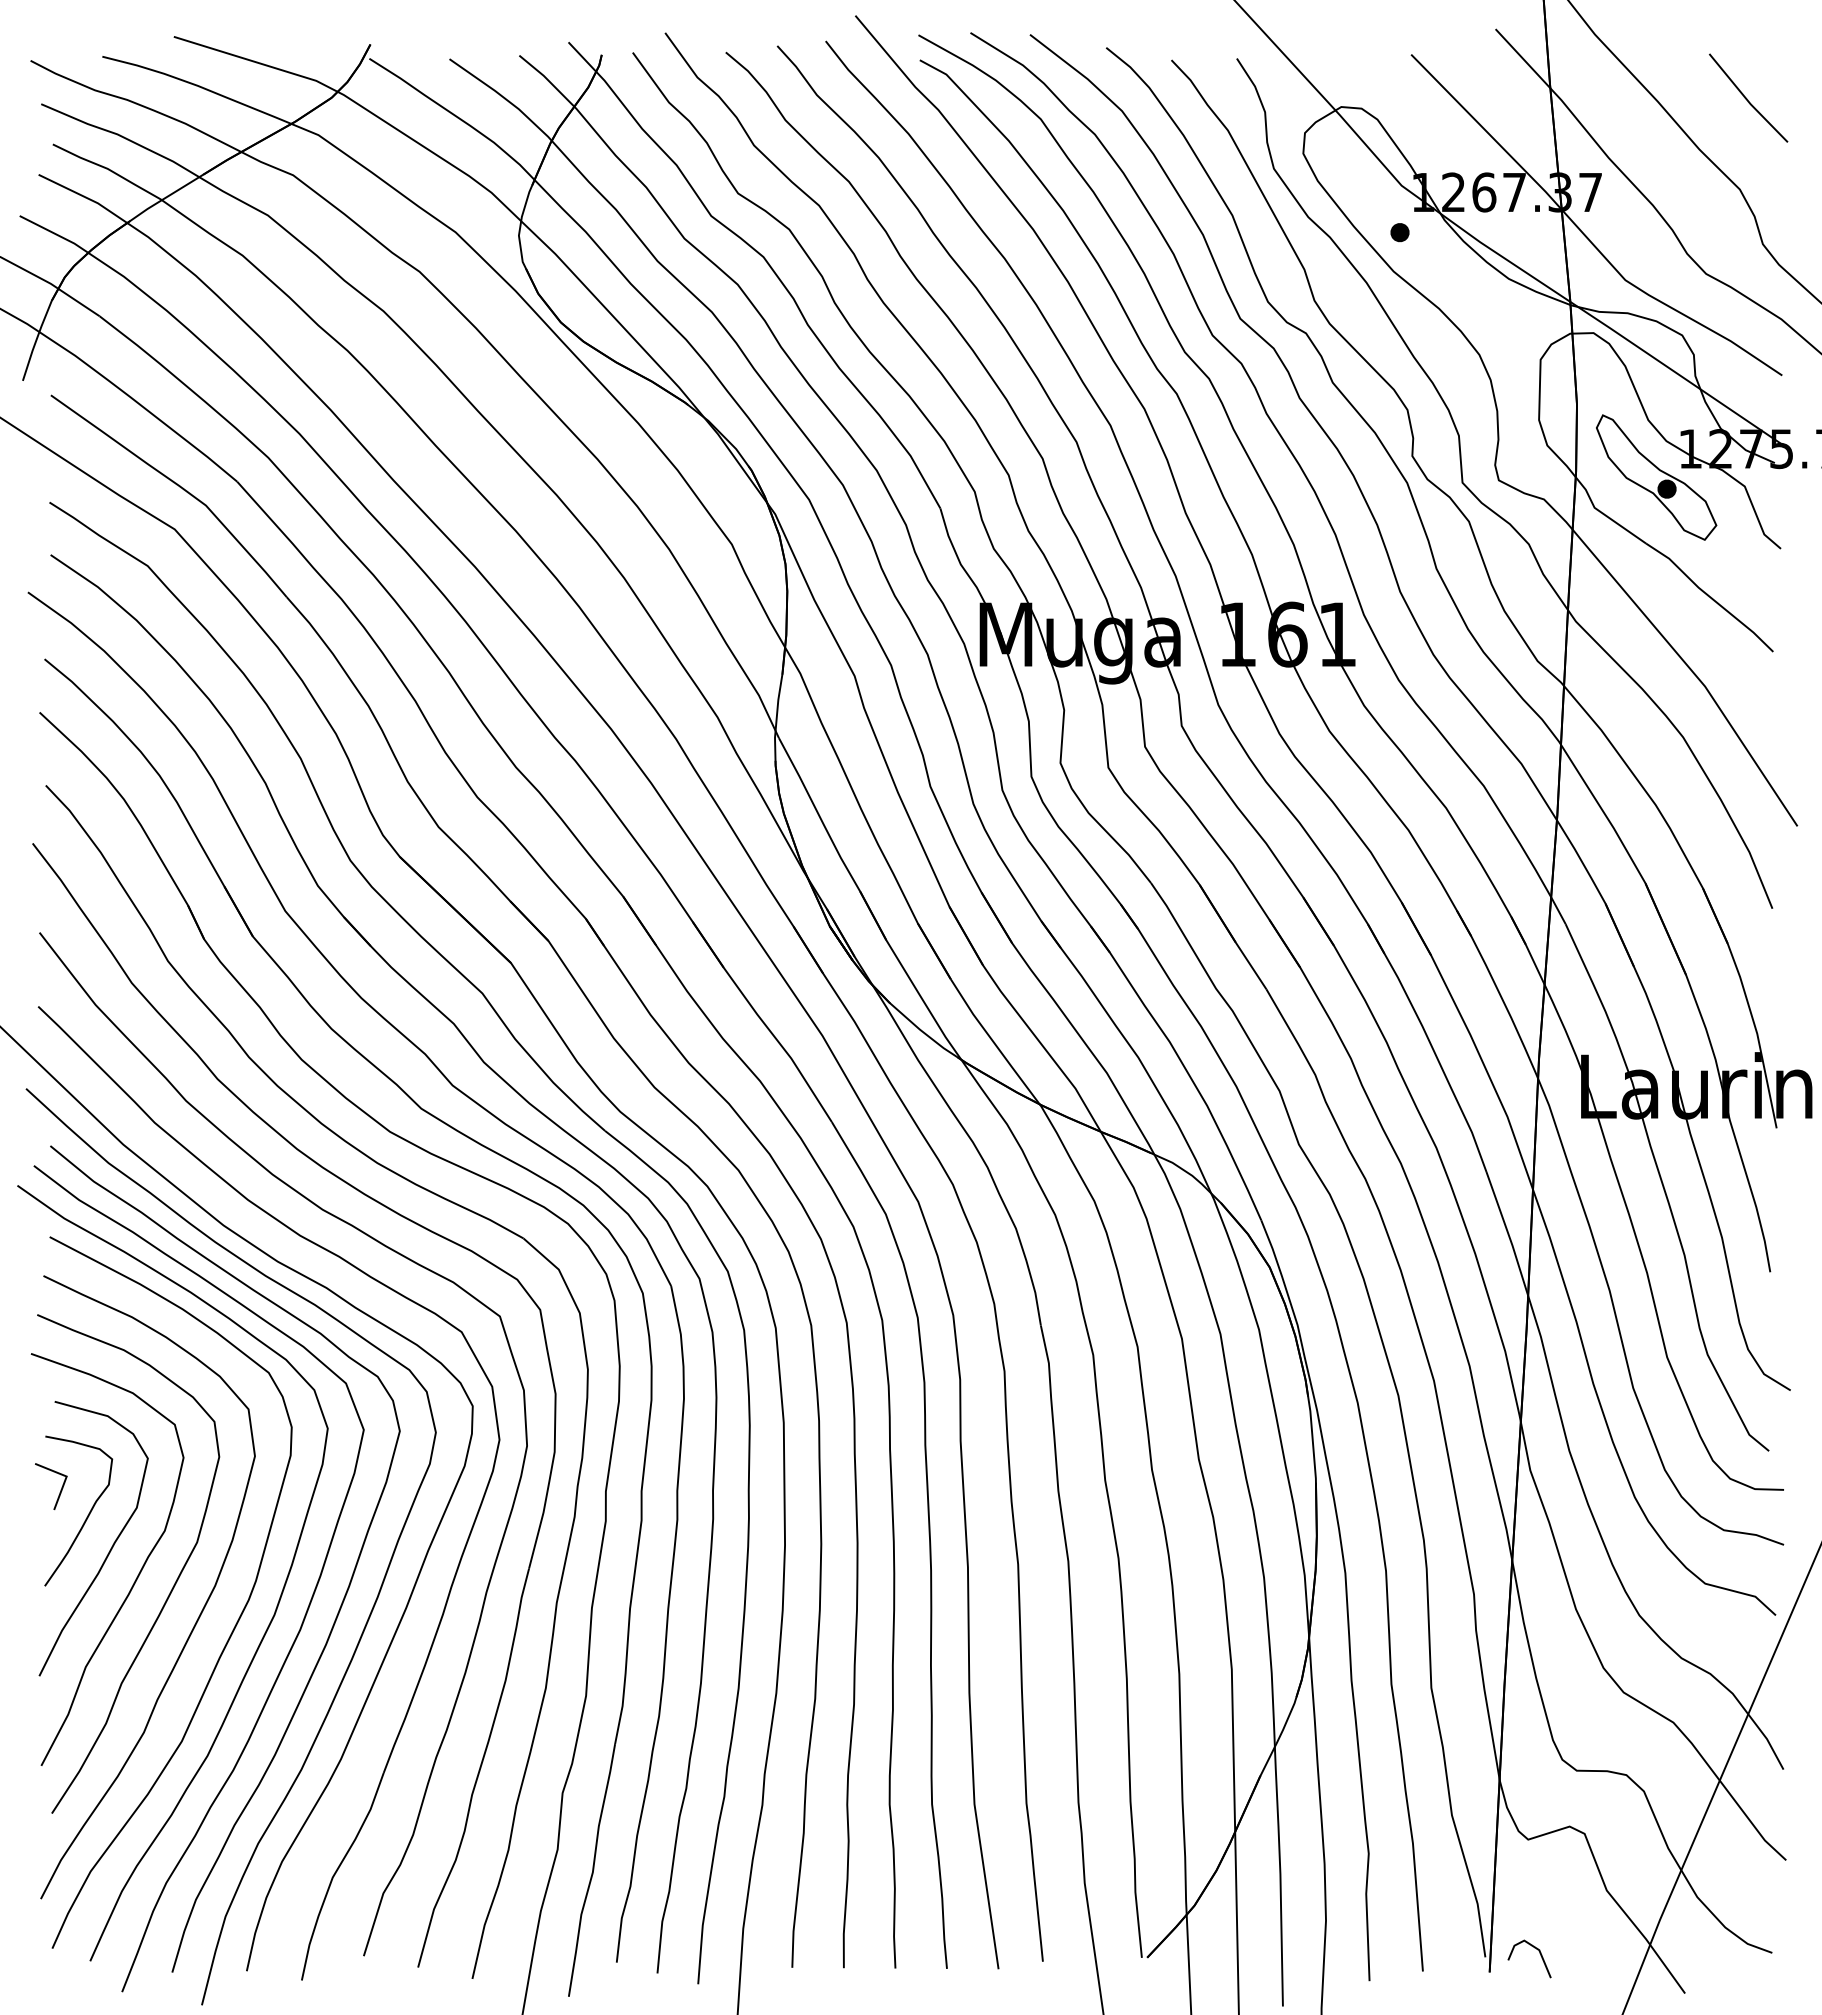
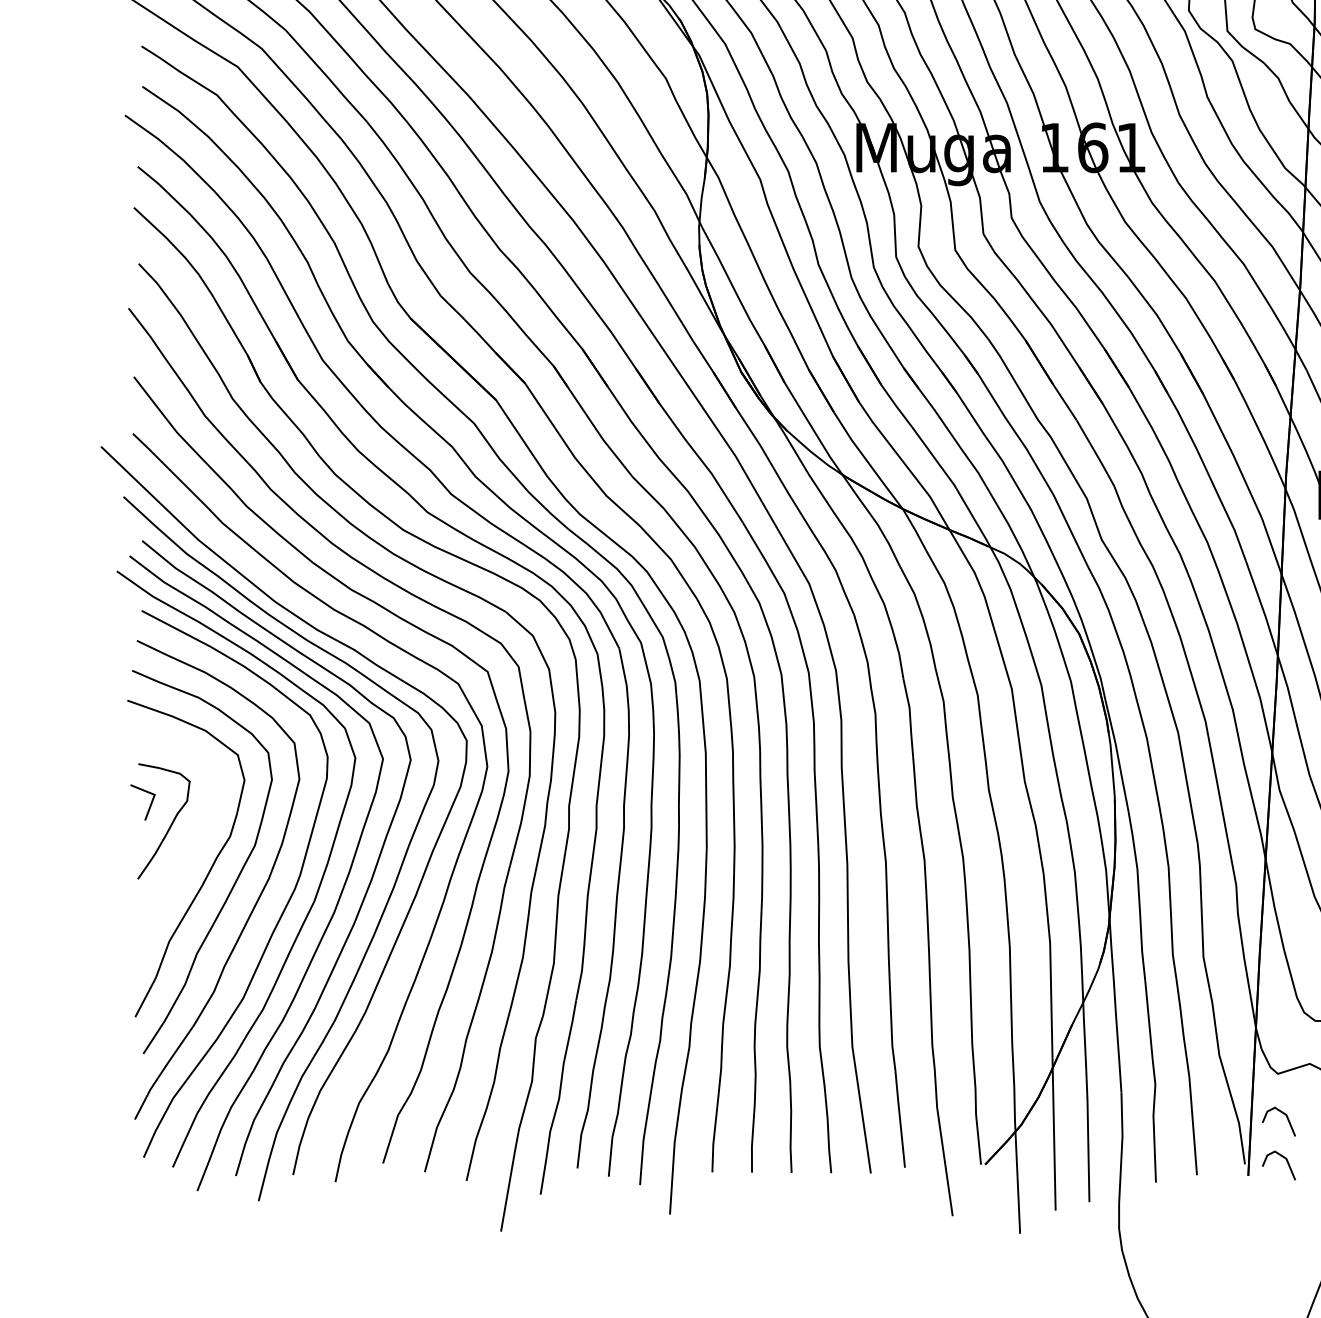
curve: (111, 1546) -> (189, 848), removed
line: (1534, 1891) -> (1282, 1113), added

